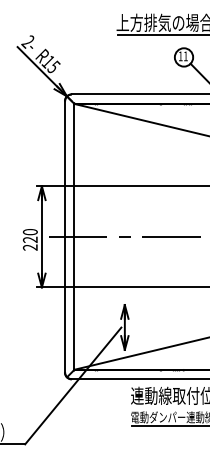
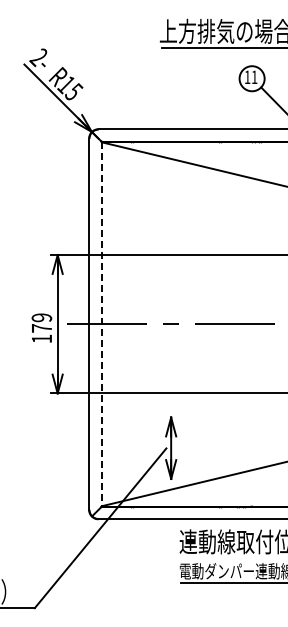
line: (73, 237) -> (101, 324), solid -> dashed
text: (30, 239) -> (41, 328), 220 -> 179

